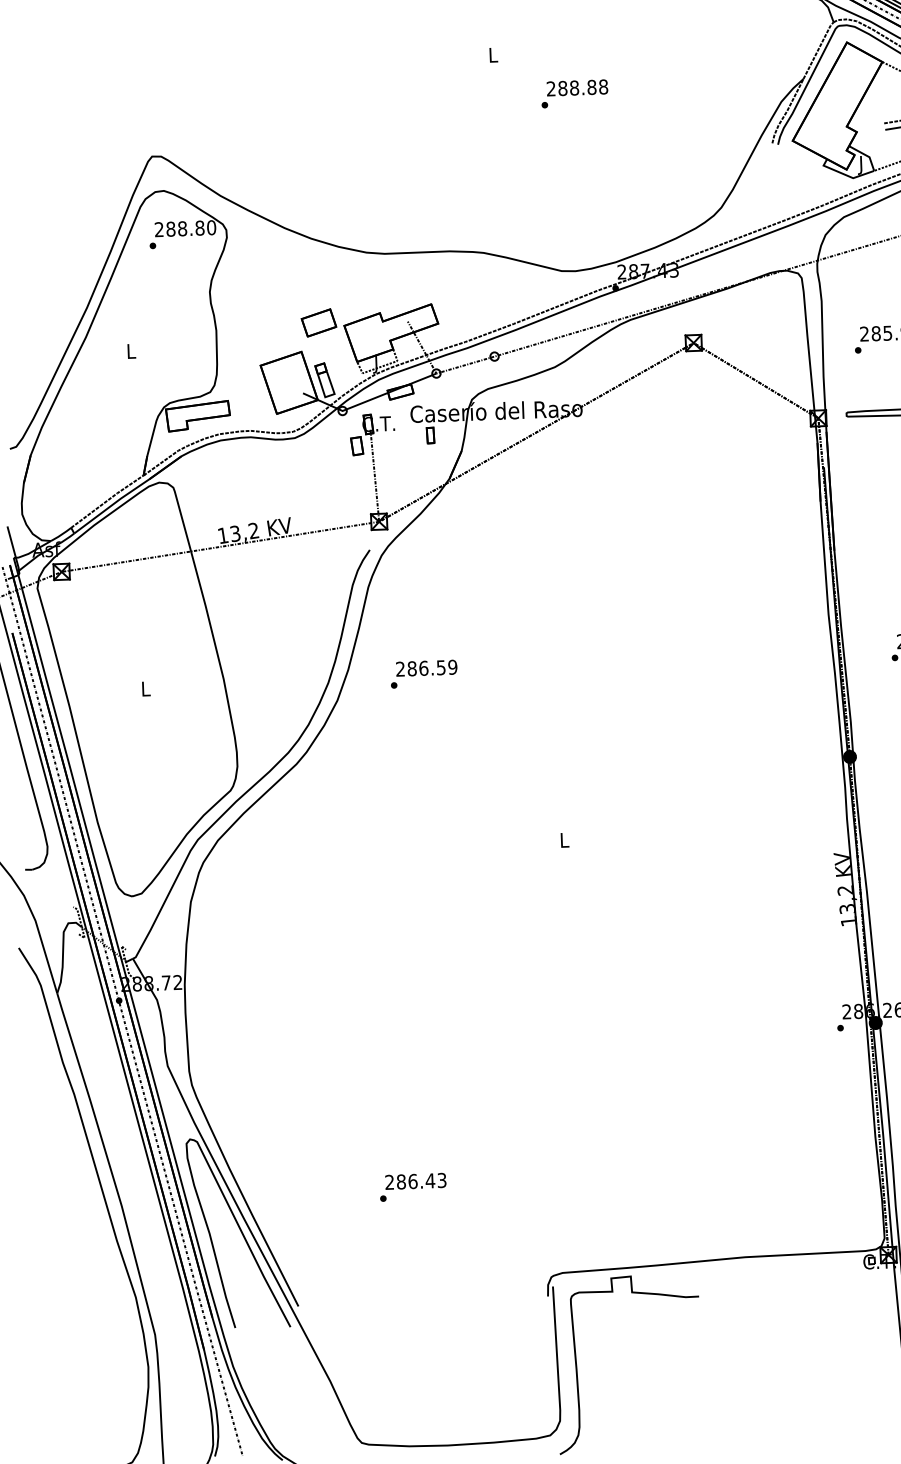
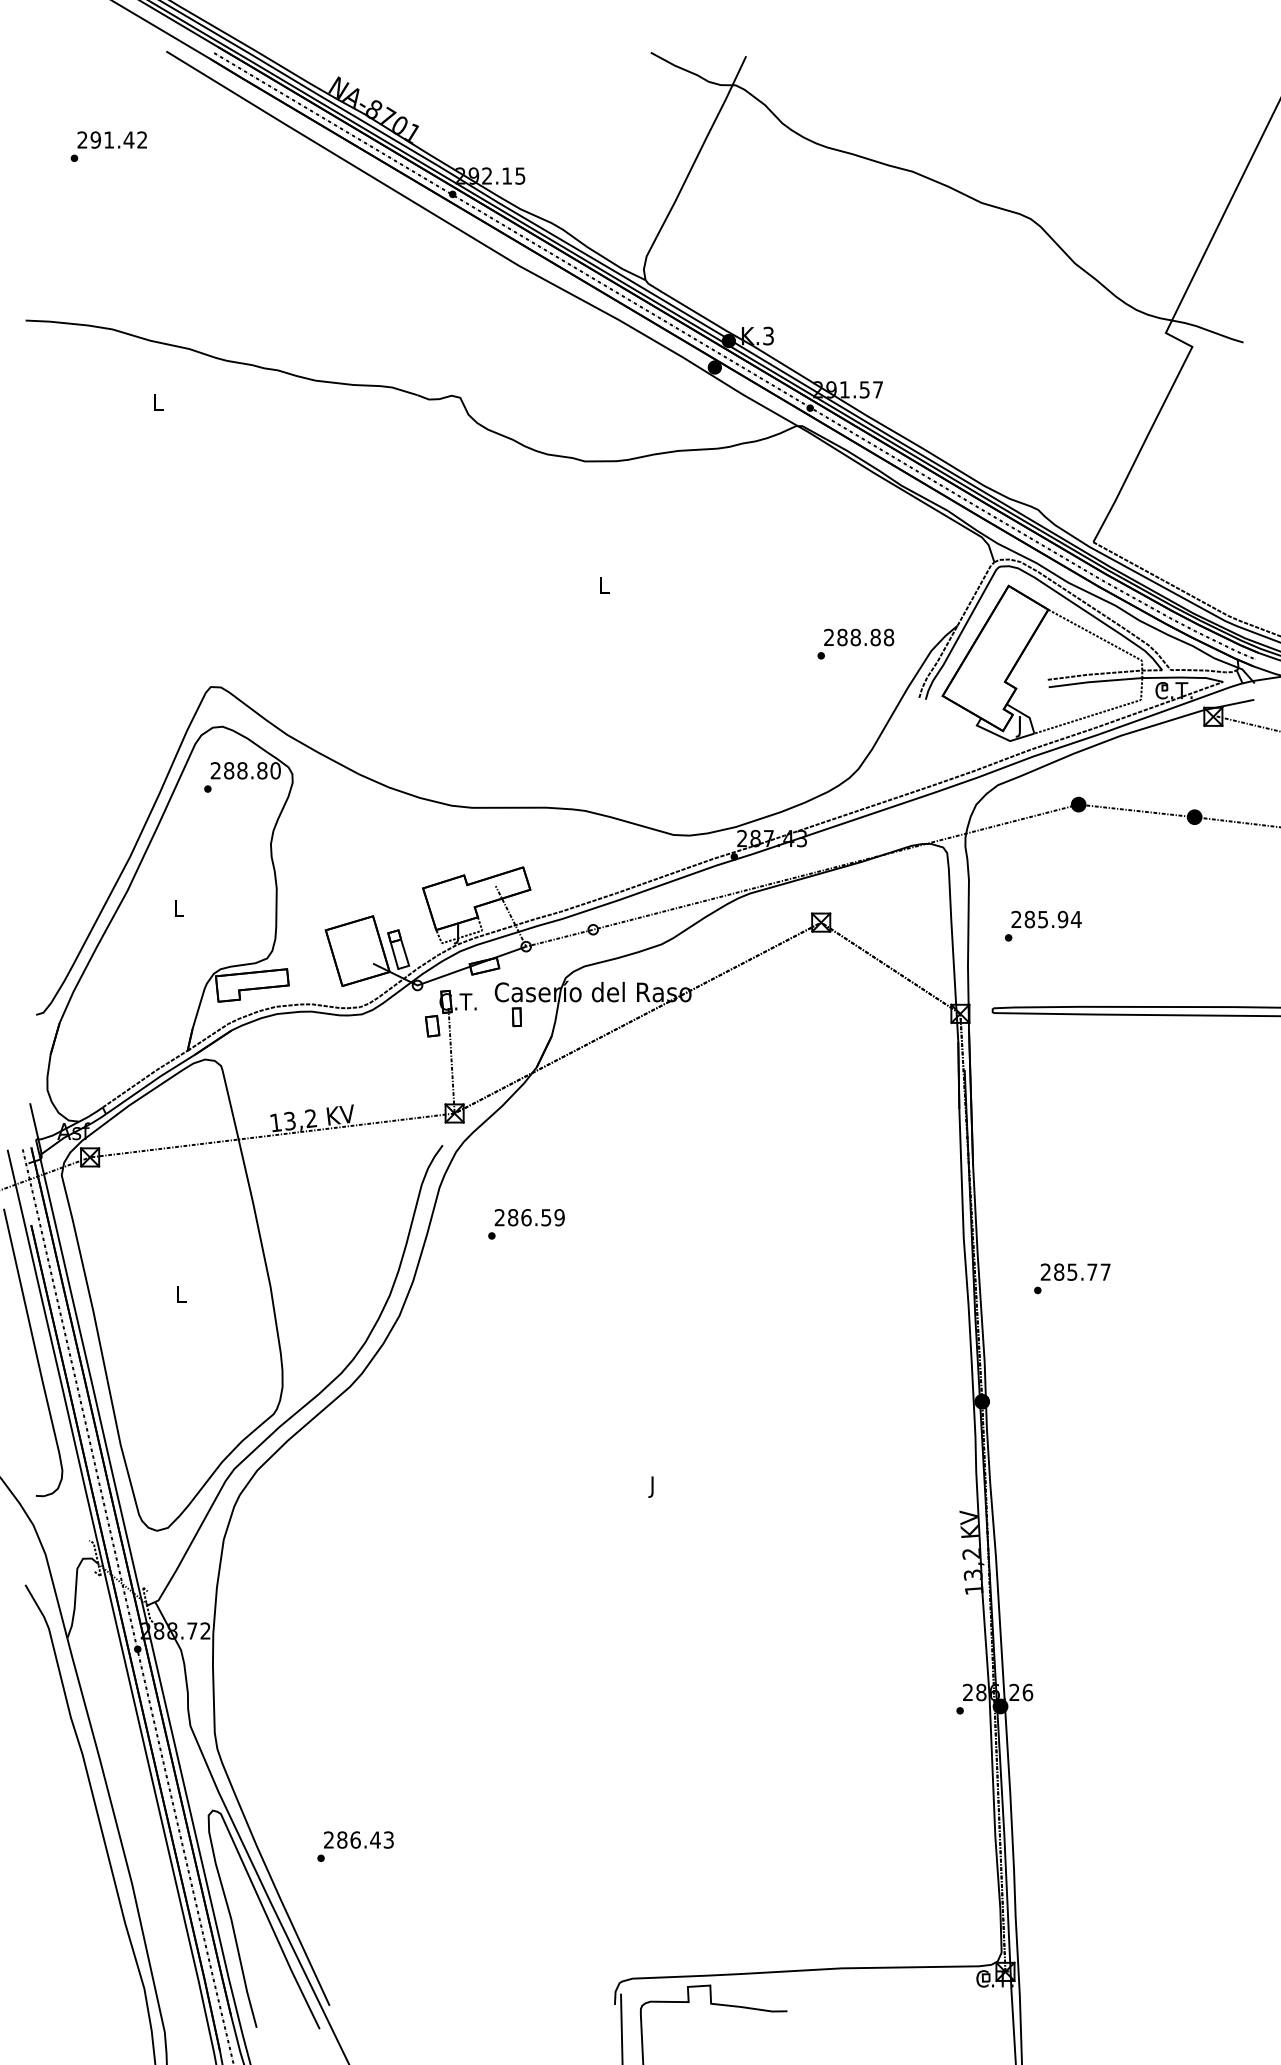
text: (574, 93) -> (855, 643), moved
part: (318, 322) -> (393, 883), removed
text: (424, 674) -> (526, 1224), moved
text: (564, 841) -> (652, 1486), L -> J
text: (413, 1187) -> (355, 1846), moved

